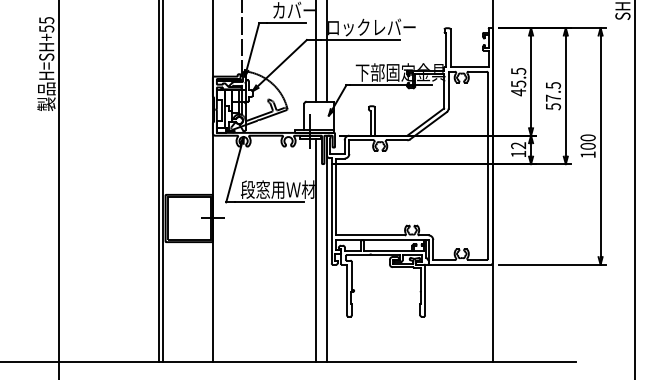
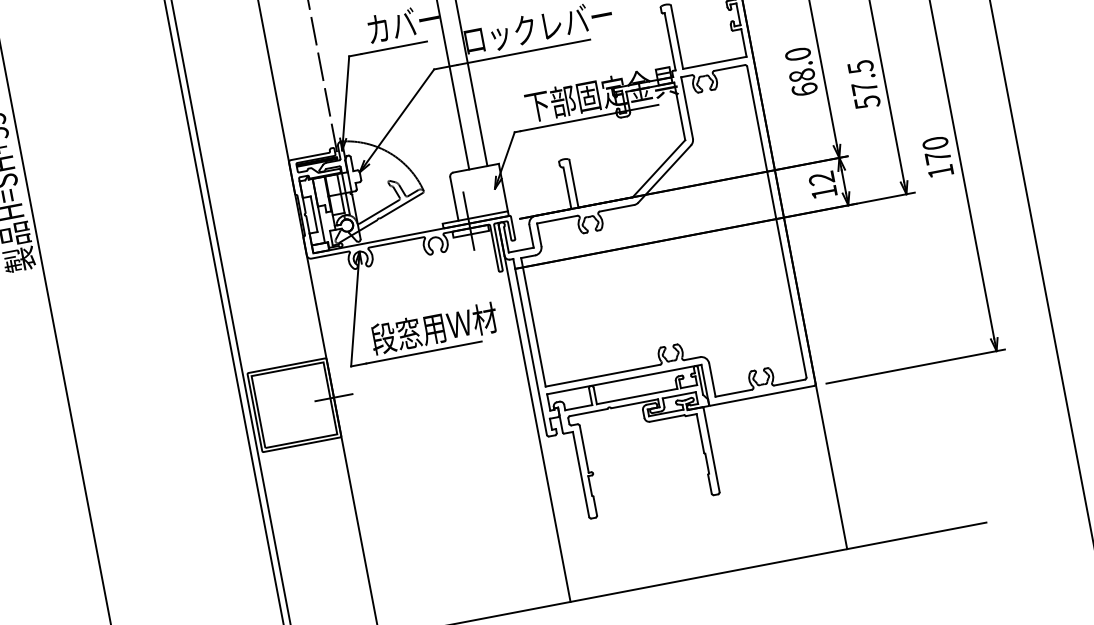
text: (518, 81) -> (801, 71), 45.5 -> 68.0
text: (587, 145) -> (936, 156), 100 -> 170
line: (316, 250) -> (517, 418), removed

